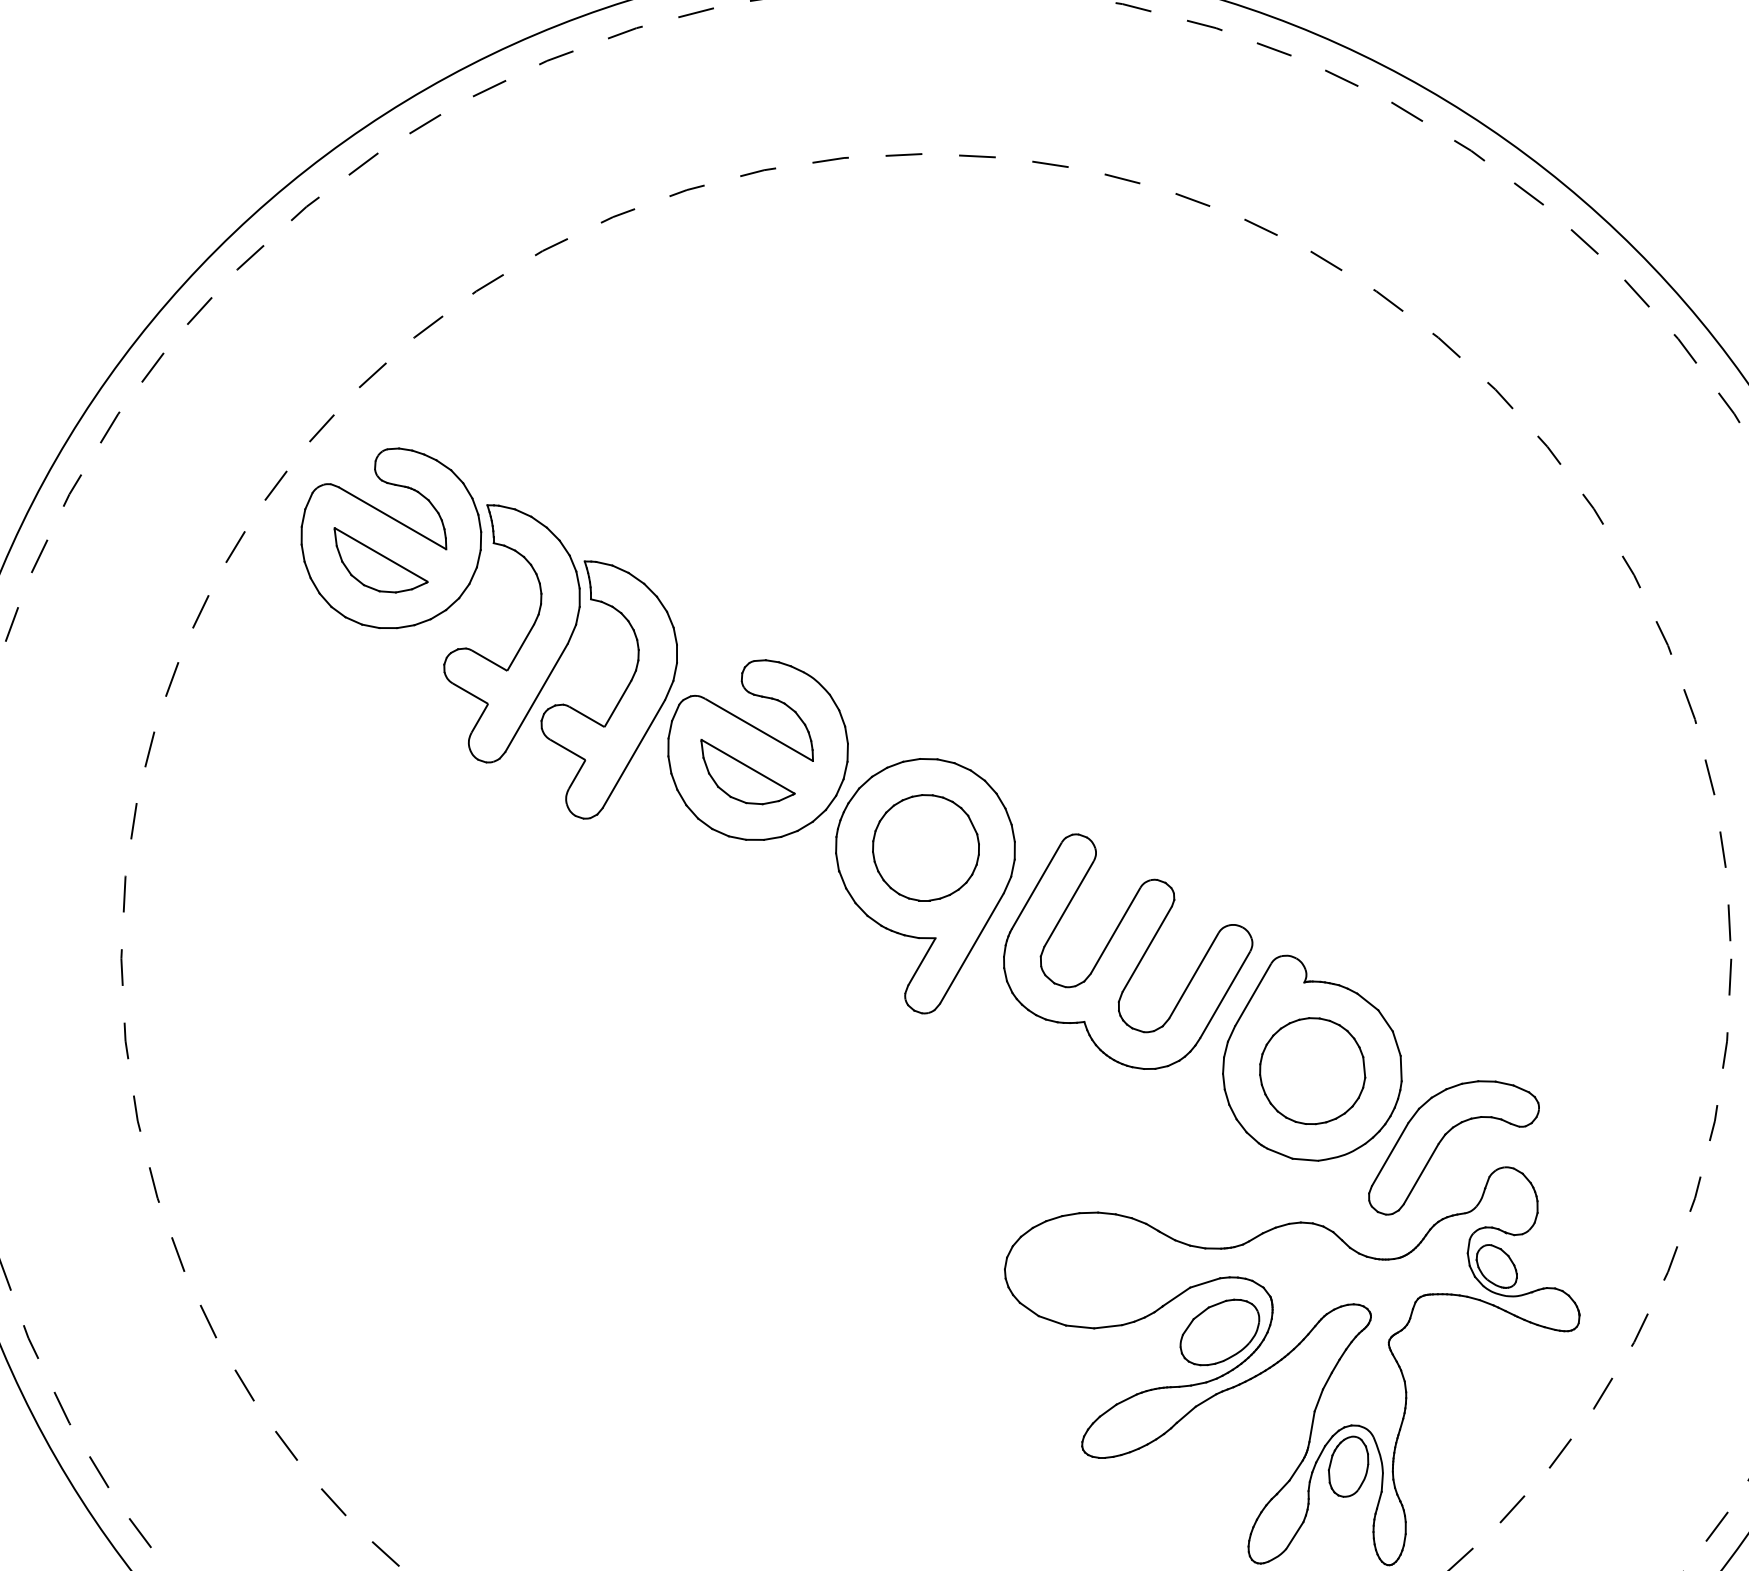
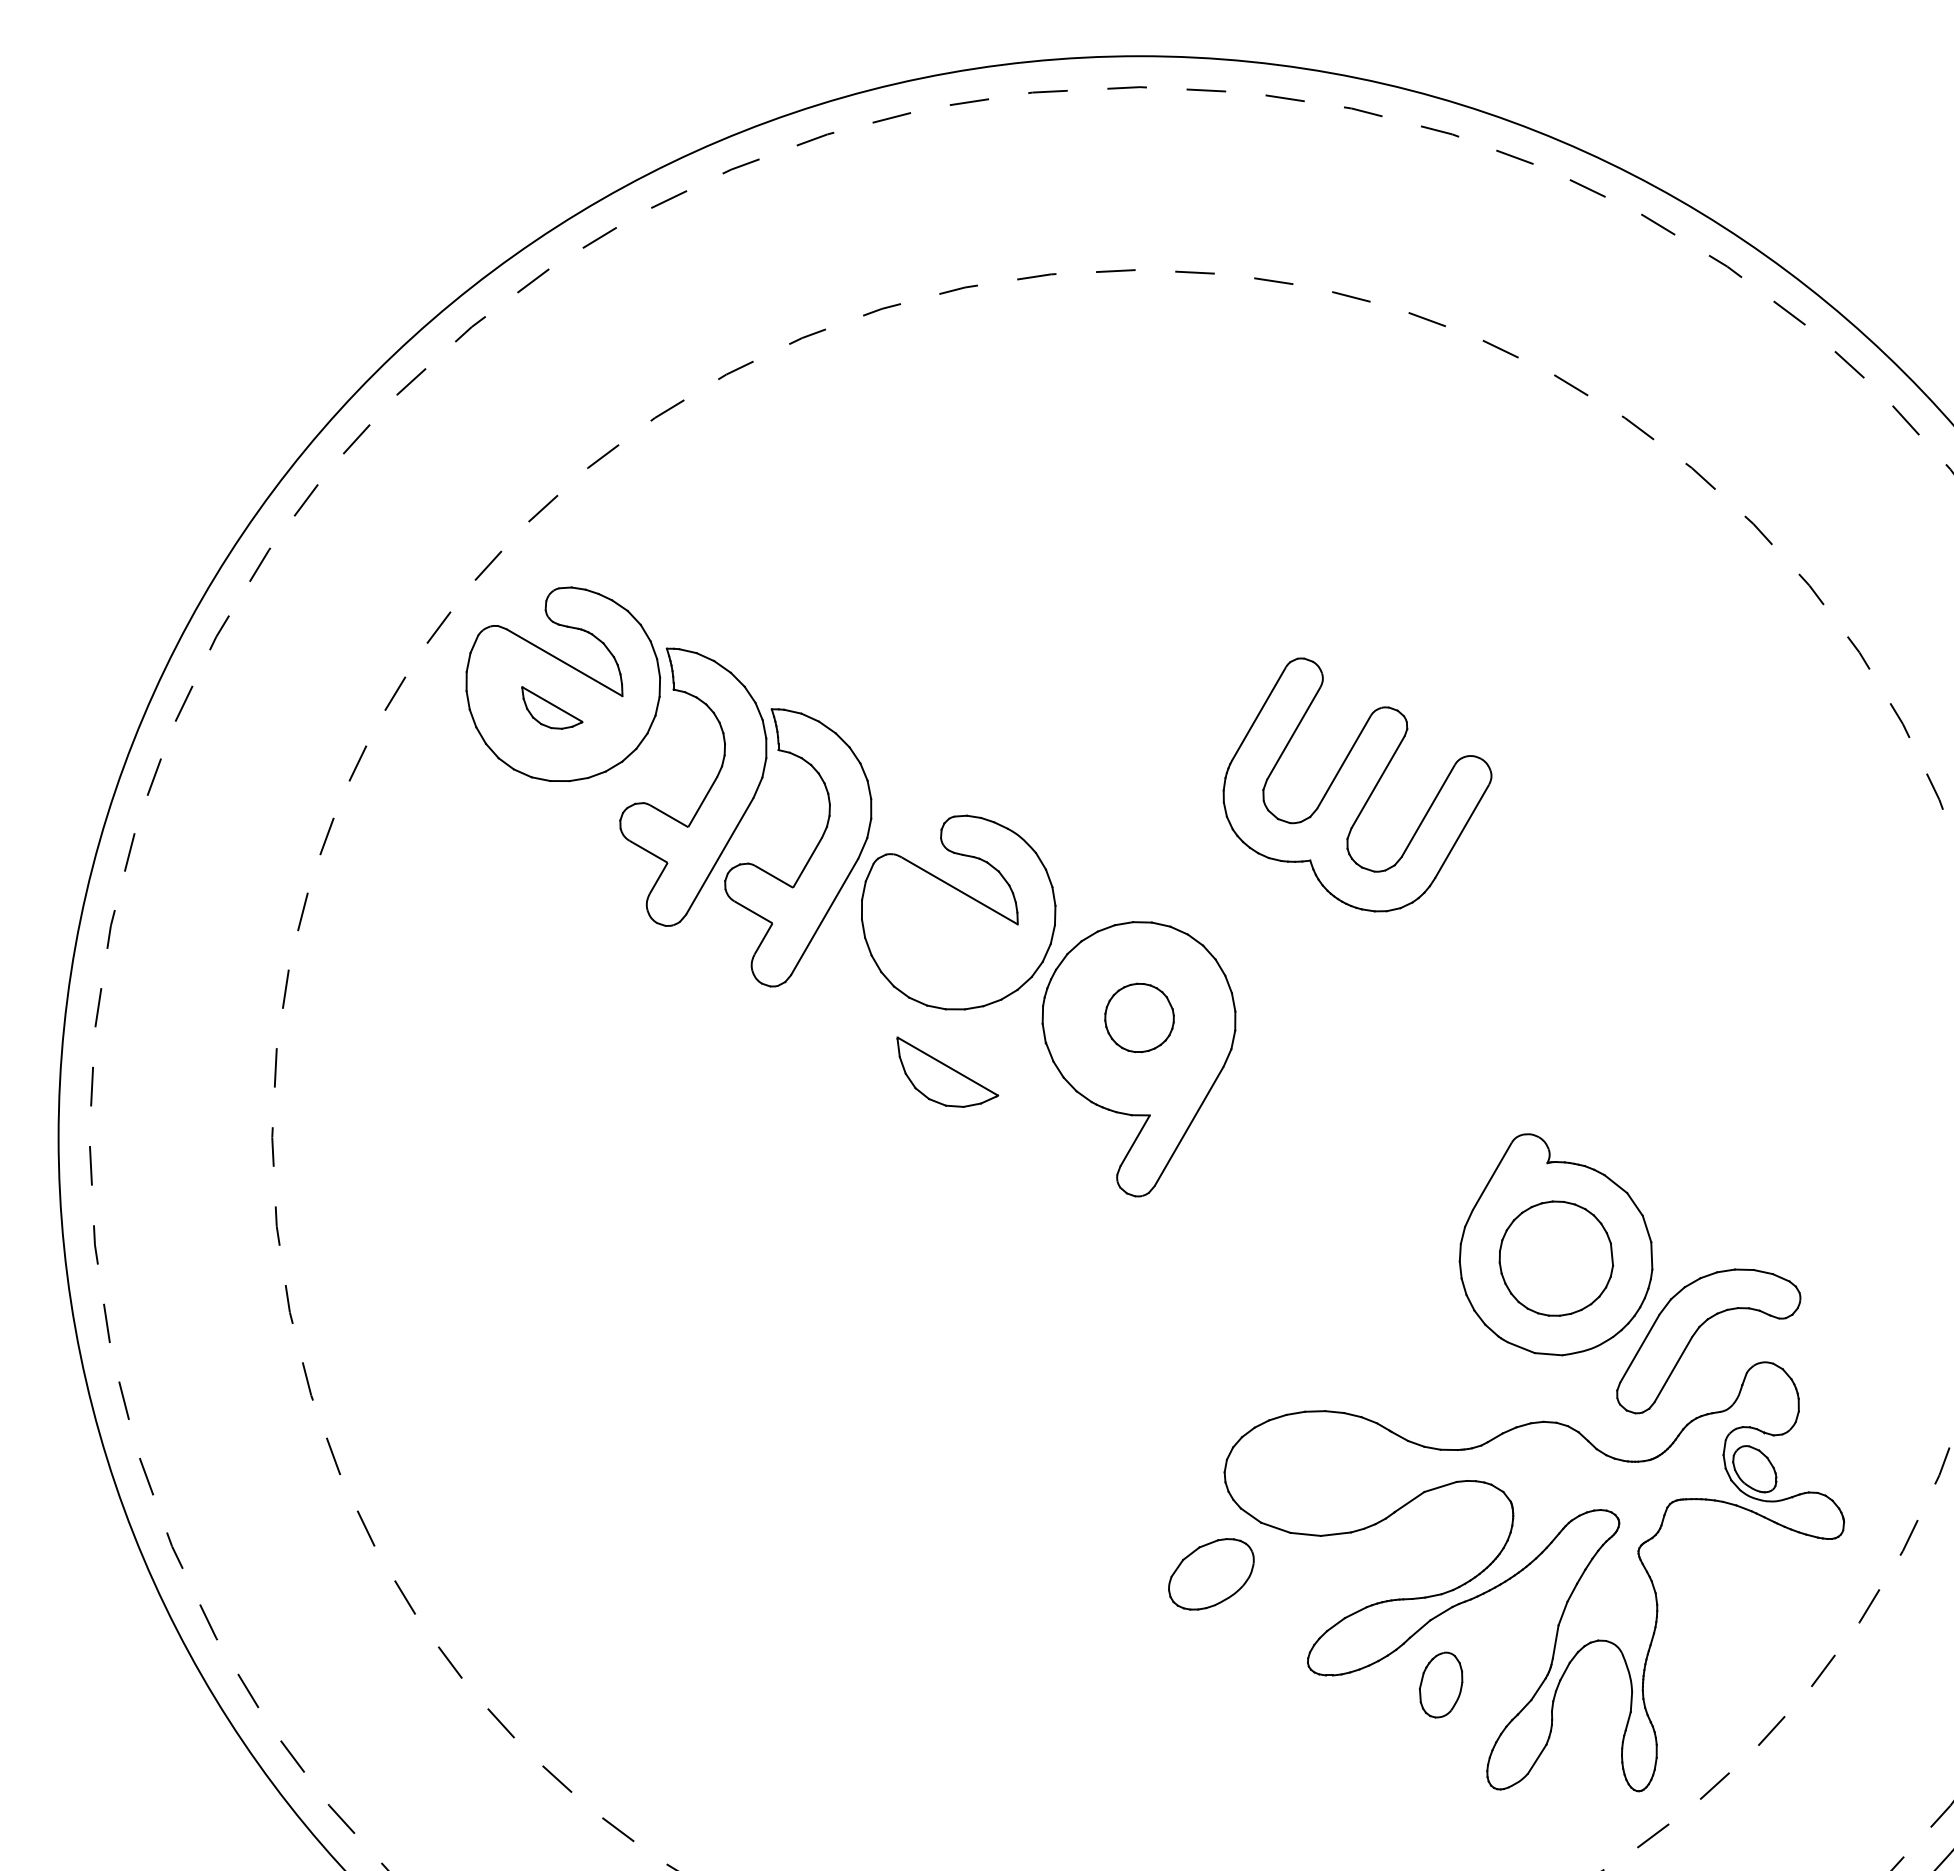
part: (381, 559) -> (552, 707), size x0.6
part: (747, 771) -> (947, 1071), moved
part: (925, 847) -> (1139, 1017), size x0.6
part: (1128, 951) -> (1357, 784), moved
part: (1220, 1332) -> (1211, 1574), moved
part: (1348, 1466) -> (1441, 1684), moved

